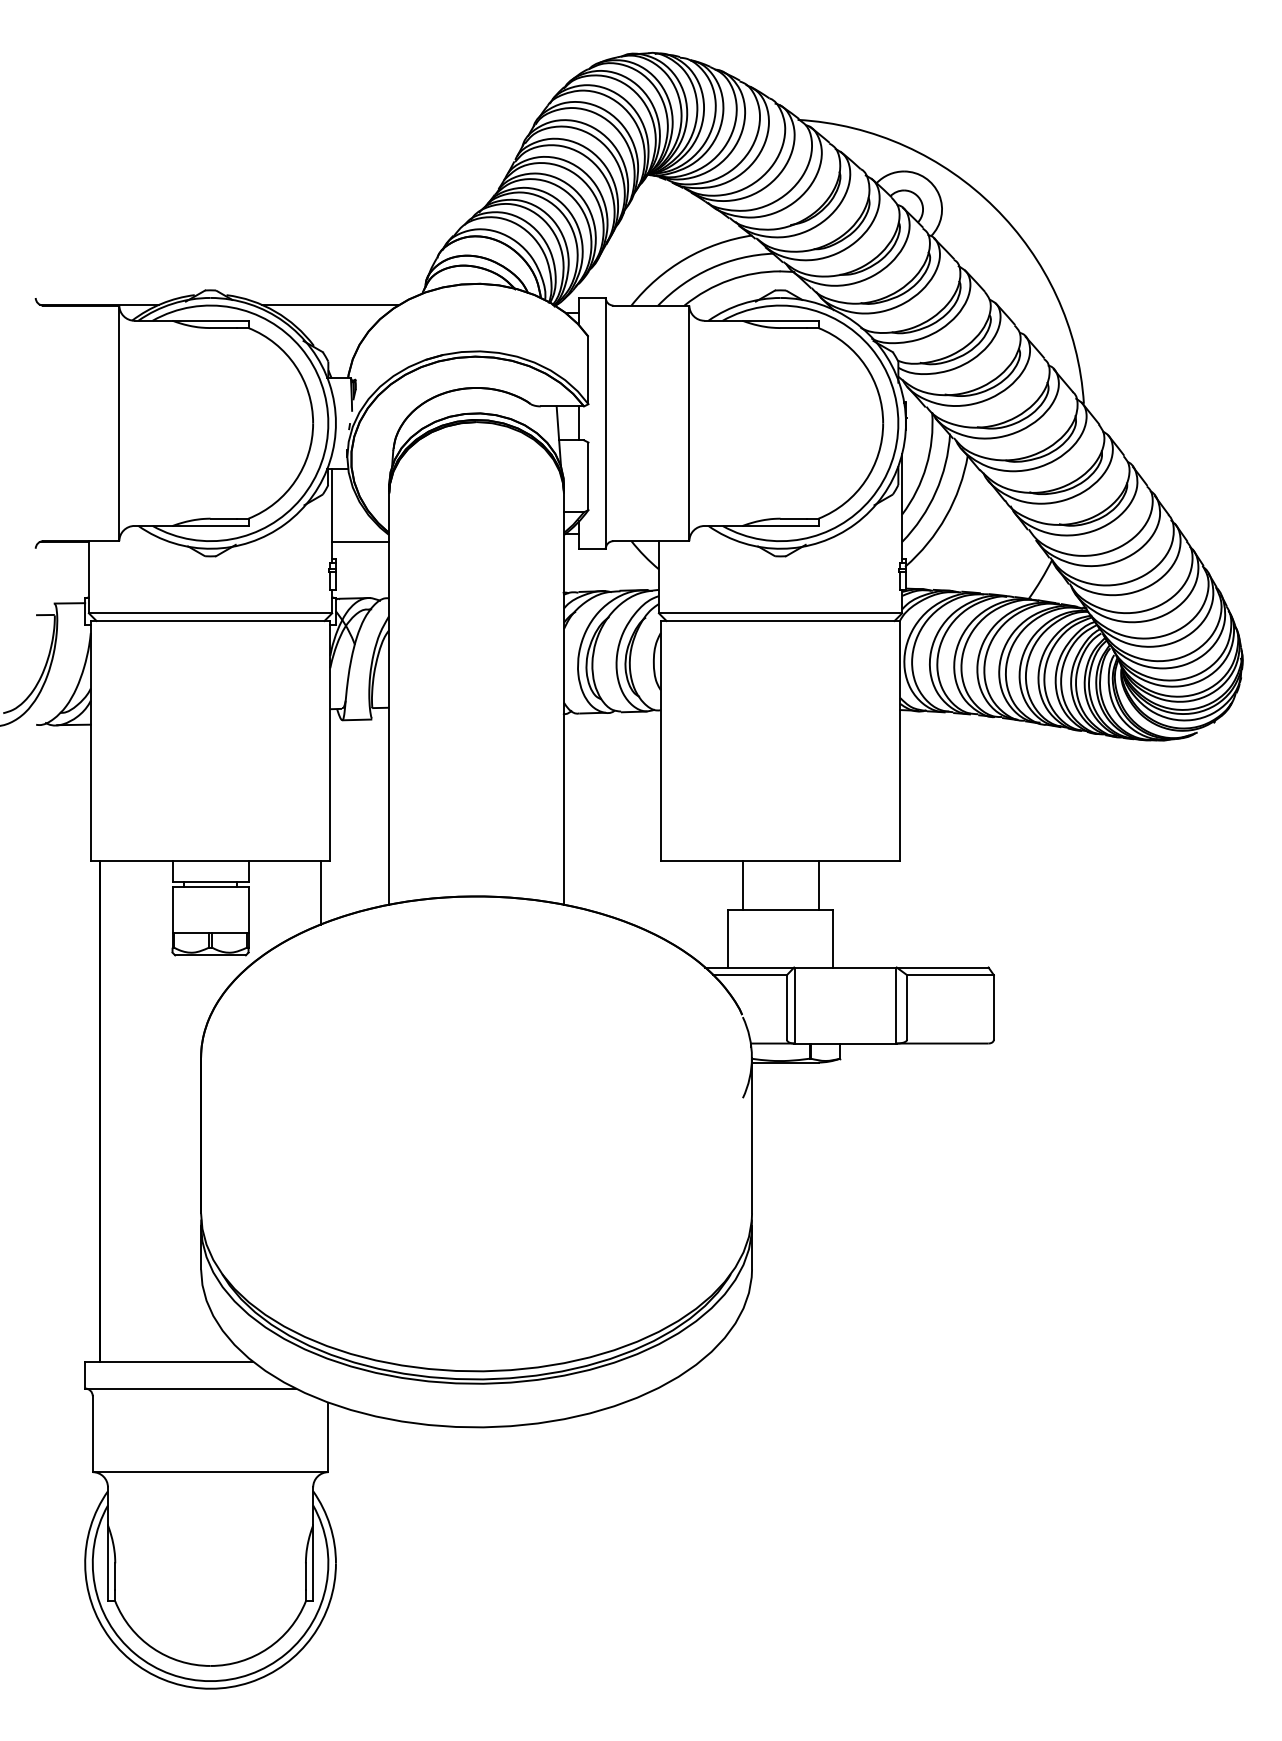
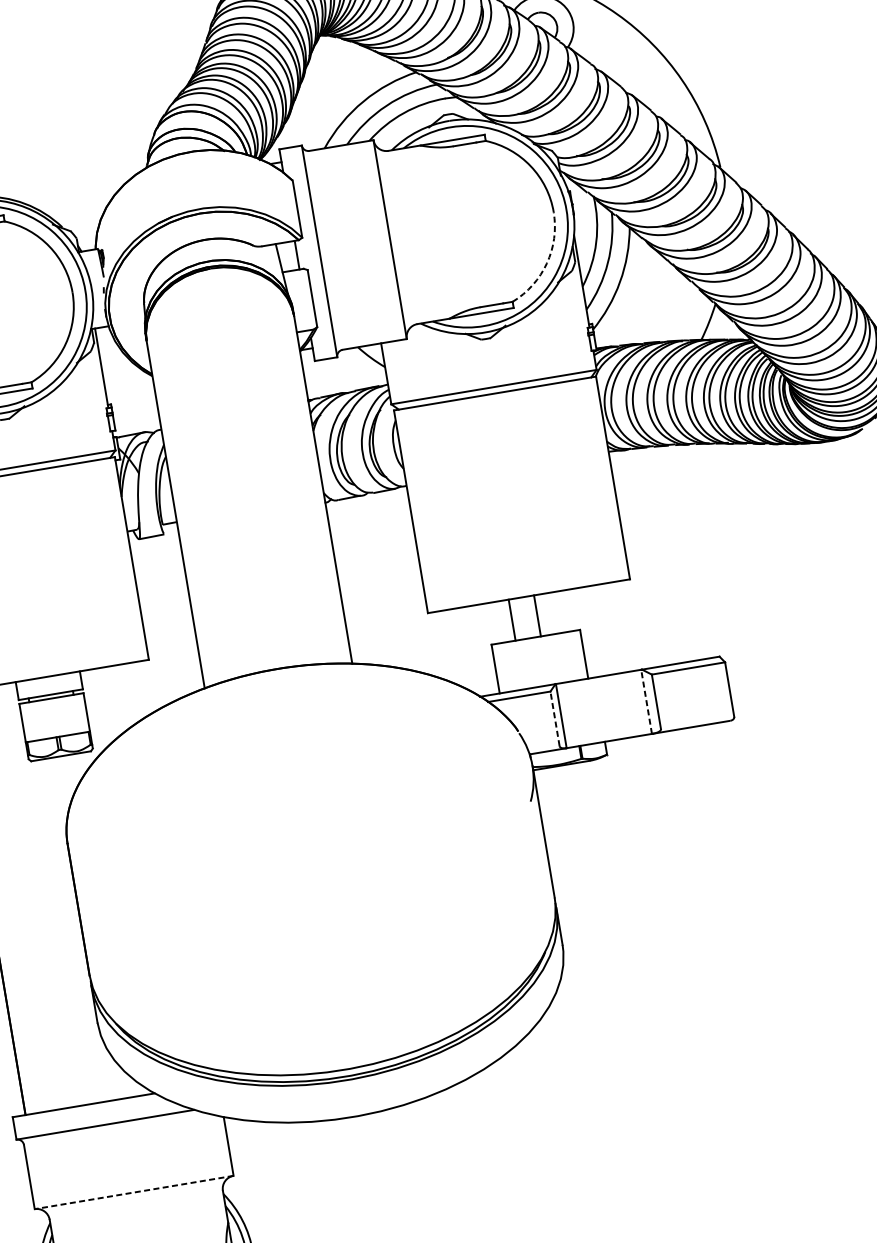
line: (330, 304) -> (70, 189), removed
arc: (865, 480) -> (546, 262), solid -> dashed
line: (360, 541) -> (129, 385), removed
line: (742, 885) -> (537, 615), moved
line: (818, 885) -> (512, 620), moved
line: (320, 892) -> (145, 687), removed
line: (895, 1005) -> (646, 701), solid -> dashed
line: (786, 1006) -> (554, 718), solid -> dashed
line: (210, 1472) -> (134, 1192), solid -> dashed

